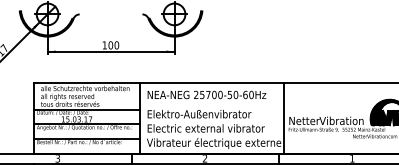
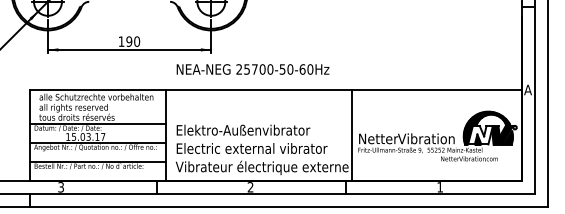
text: (110, 45) -> (129, 41), 100 -> 190
text: (206, 94) -> (252, 69), moved
fill: (383, 117) -> (480, 134), removed

